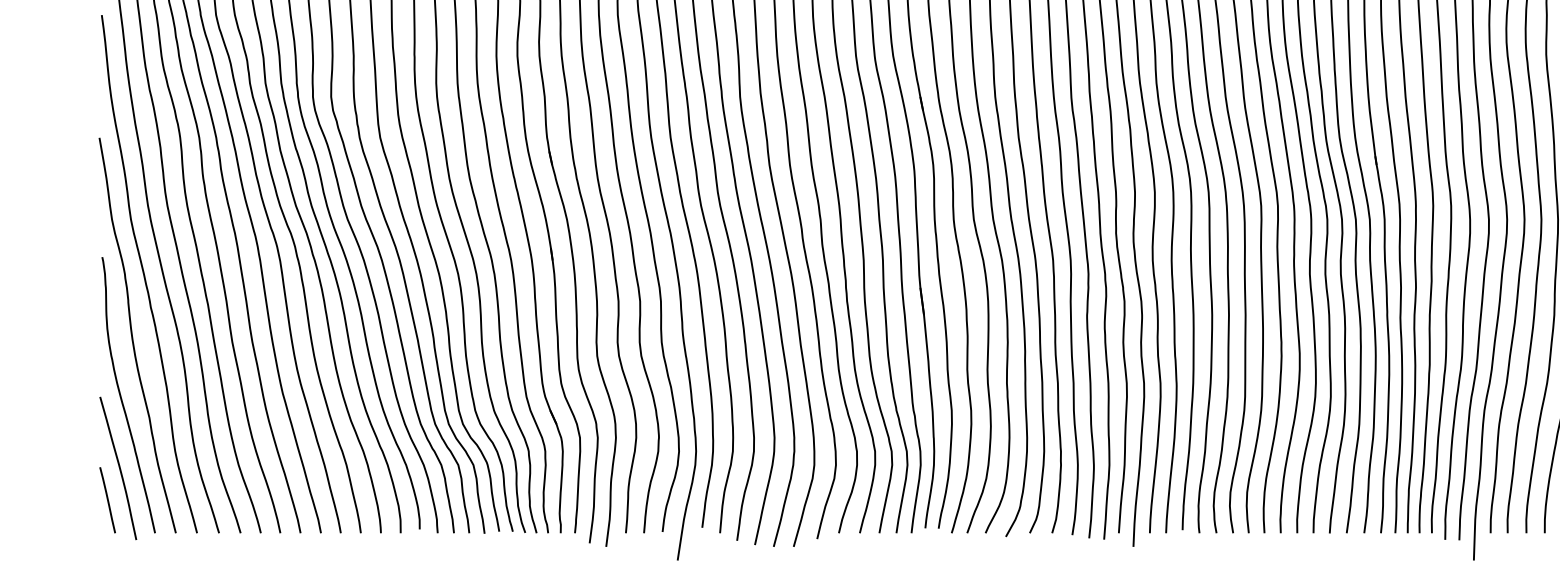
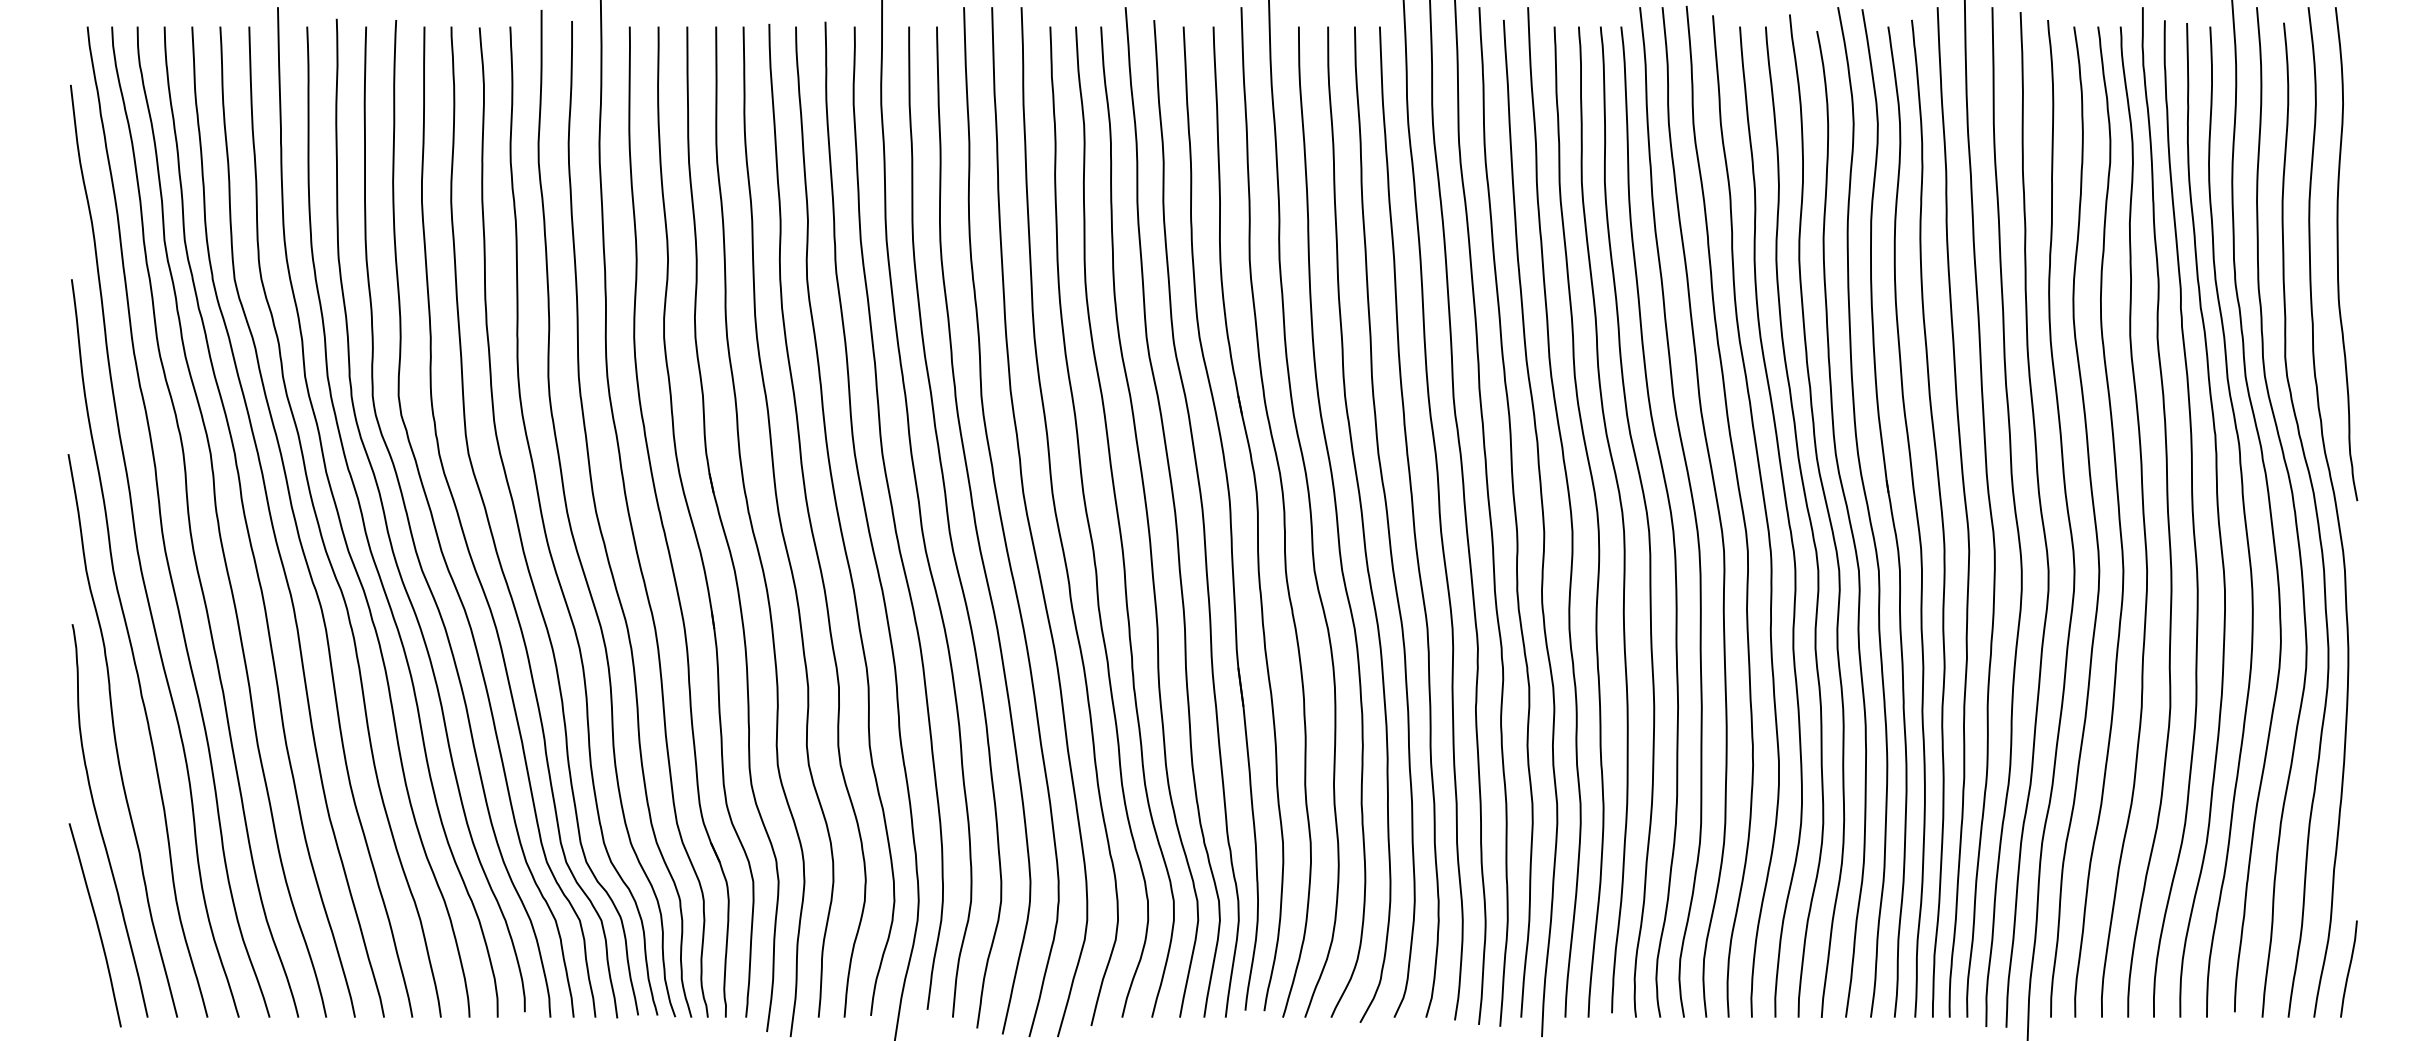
line: (107, 500) -> (79, 970), removed

